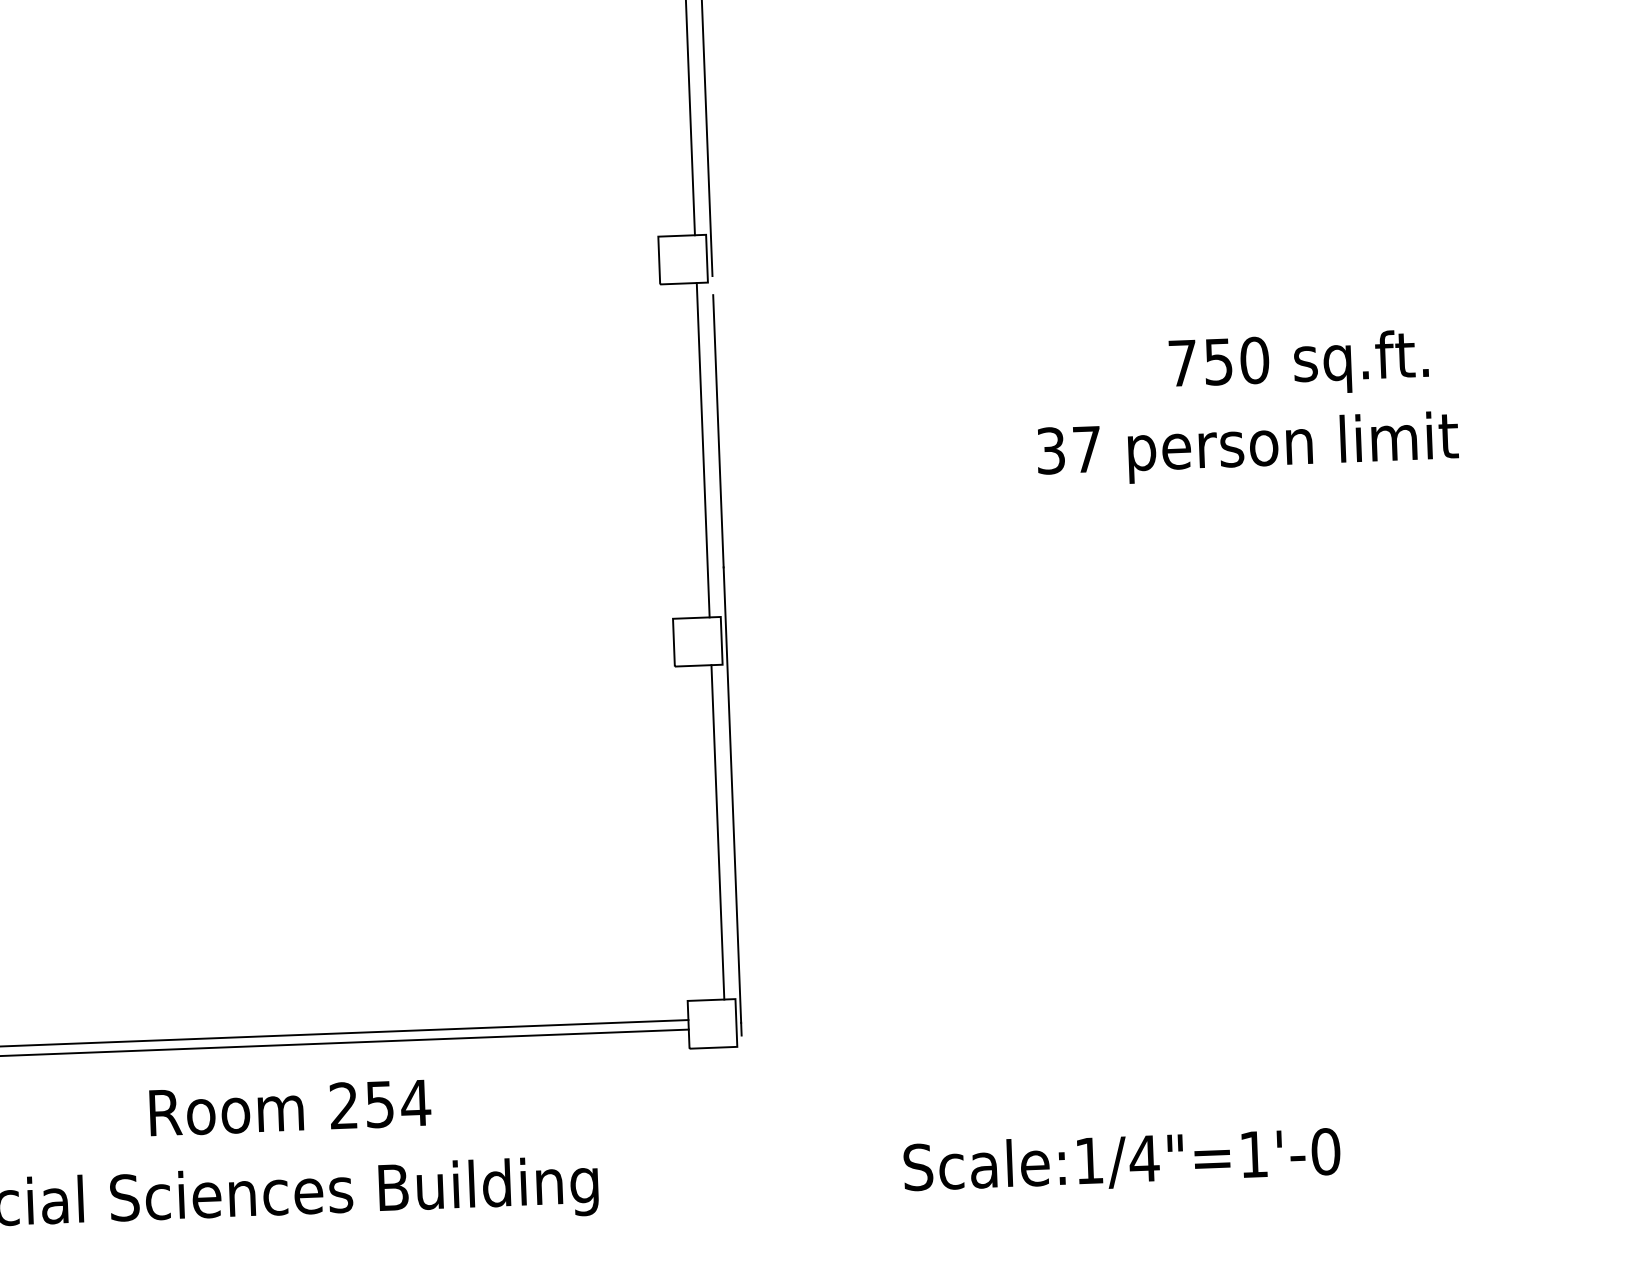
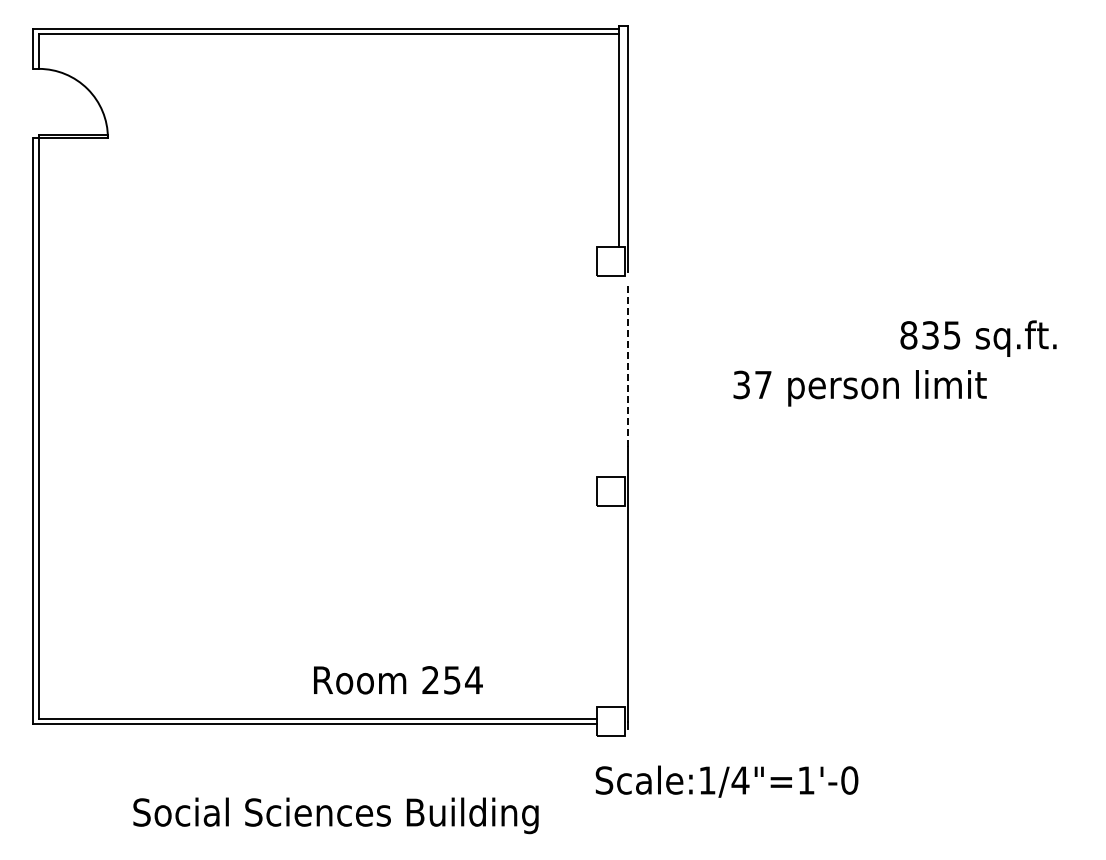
text: (1218, 362) -> (930, 335), 750 -> 835
line: (718, 431) -> (628, 365), solid -> dashed
text: (1246, 449) -> (859, 388), moved
line: (702, 450) -> (618, 376), removed
line: (717, 832) -> (618, 606), removed
text: (290, 1108) -> (398, 680), moved
text: (1121, 1161) -> (726, 781), moved

